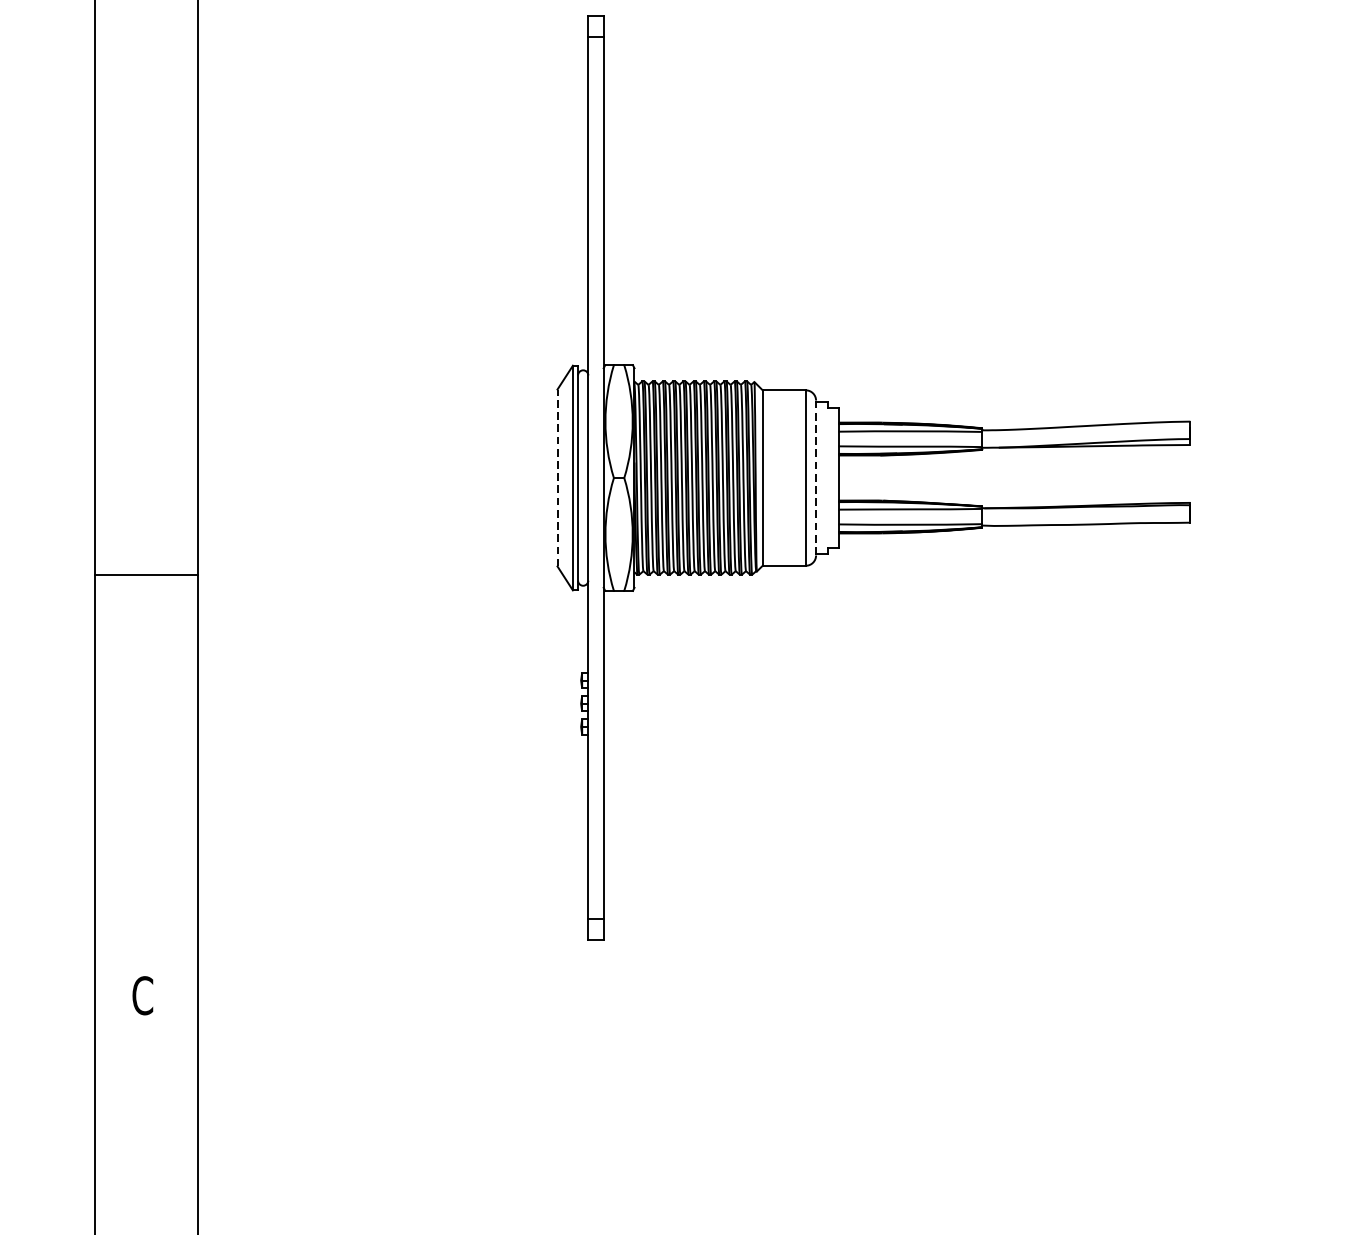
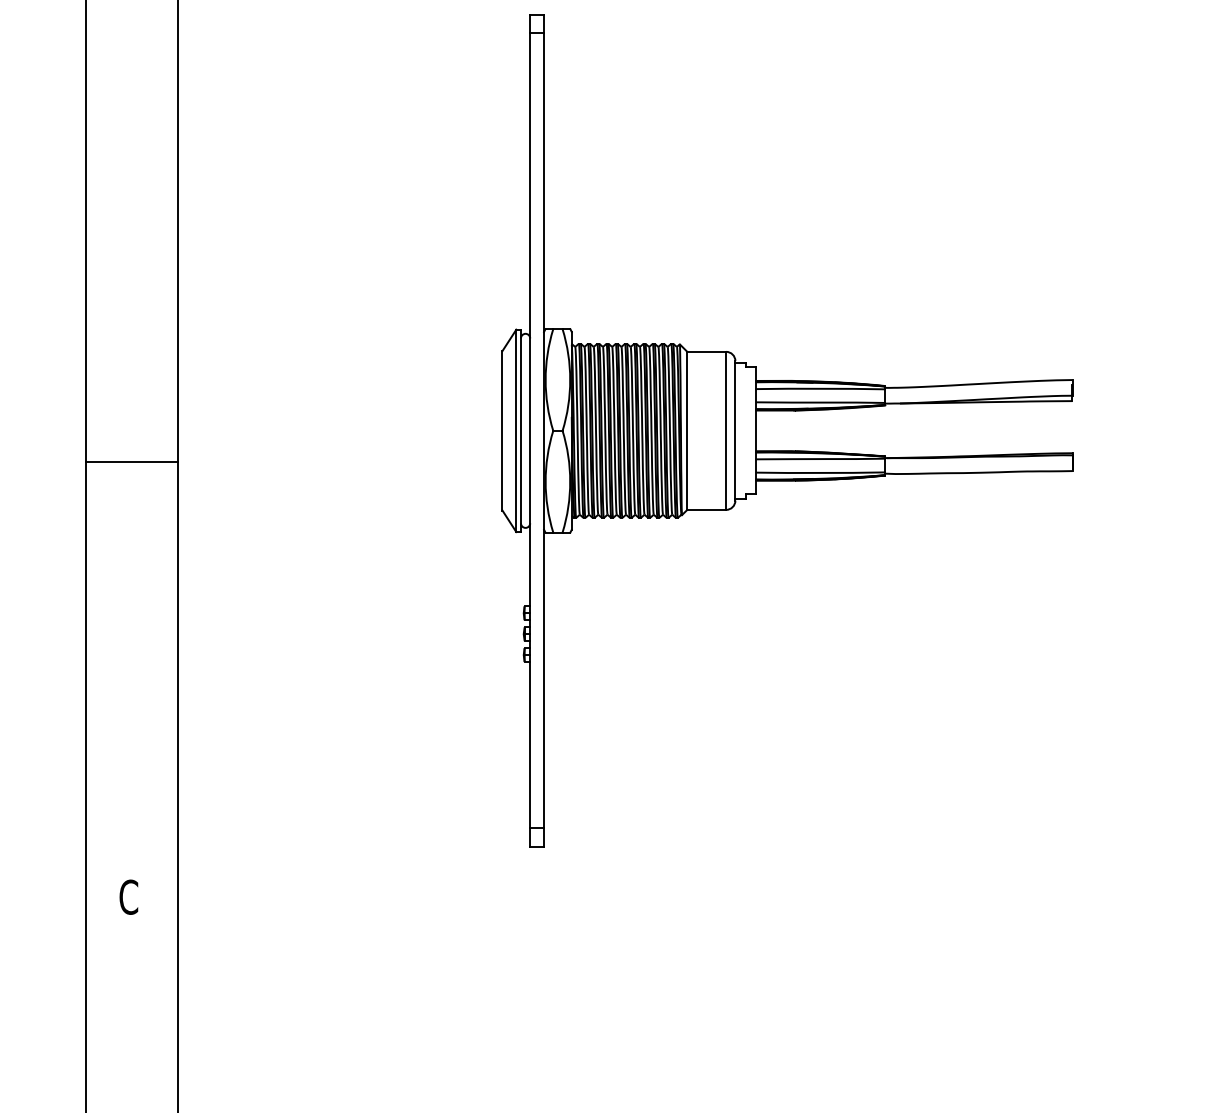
line: (557, 477) -> (502, 430), dashed -> solid
line: (816, 477) -> (735, 430), dashed -> solid
line: (146, 575) -> (132, 462), moved

